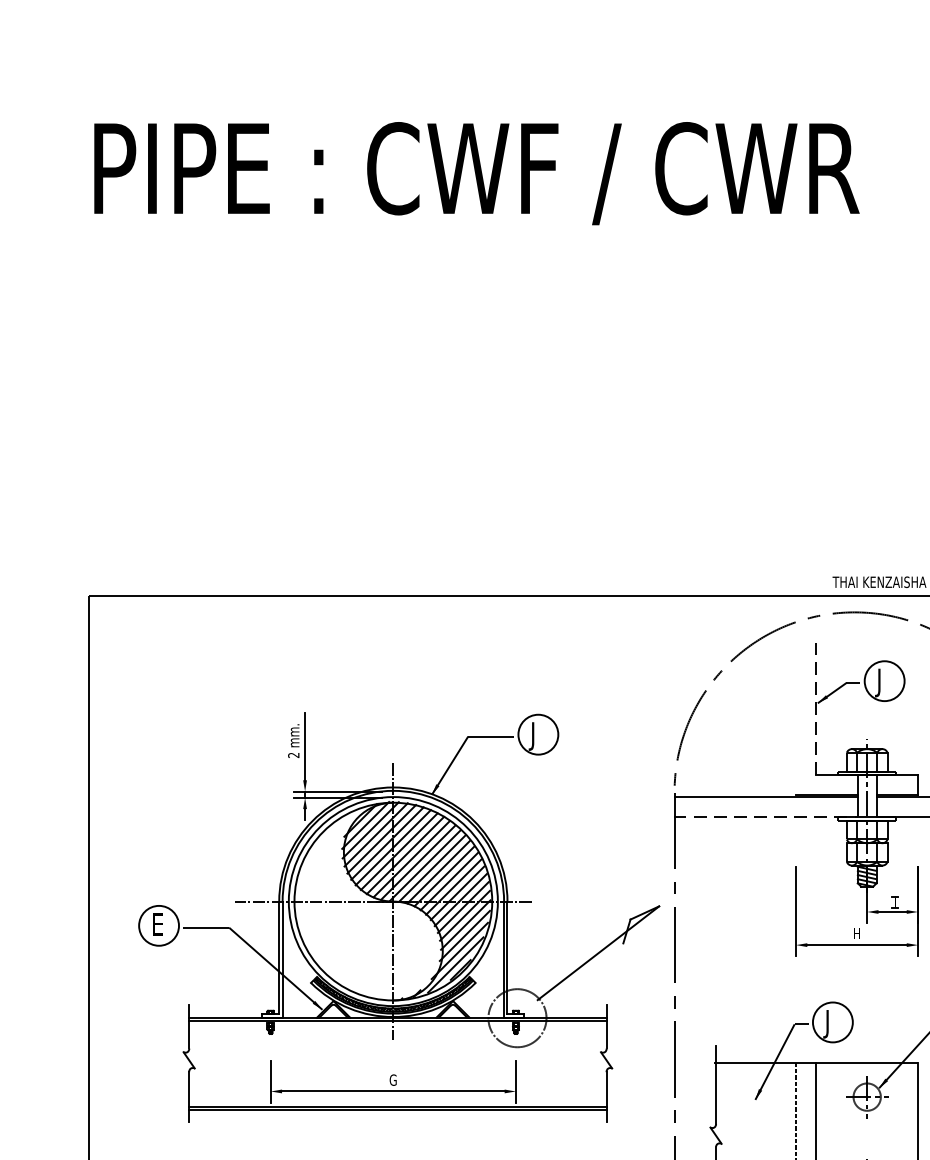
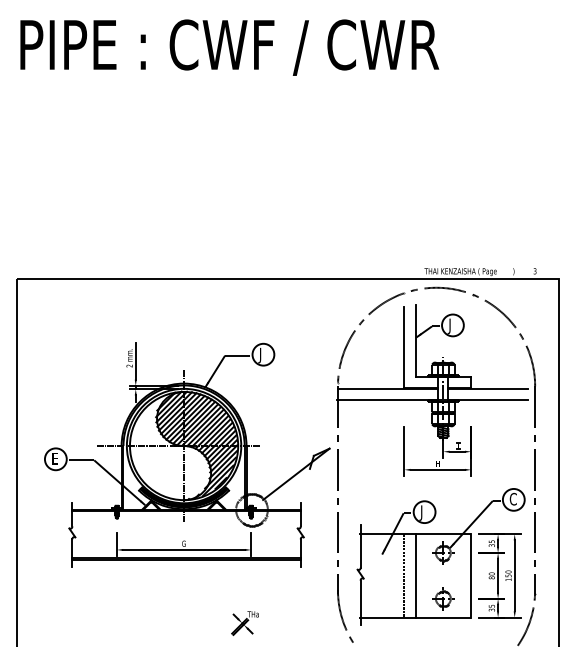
line: (816, 708) -> (415, 340), dashed -> solid
line: (796, 721) -> (404, 347), added
line: (766, 816) -> (388, 399), dashed -> solid

